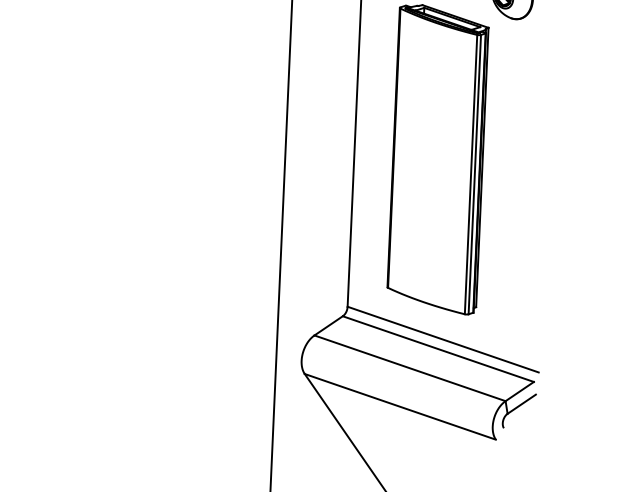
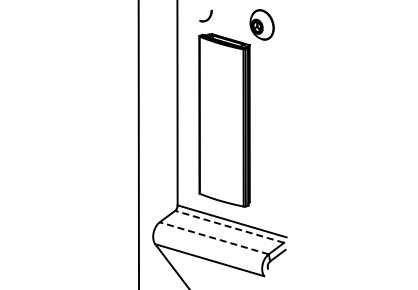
line: (438, 348) -> (229, 226), solid -> dashed
line: (410, 368) -> (214, 238), solid -> dashed

